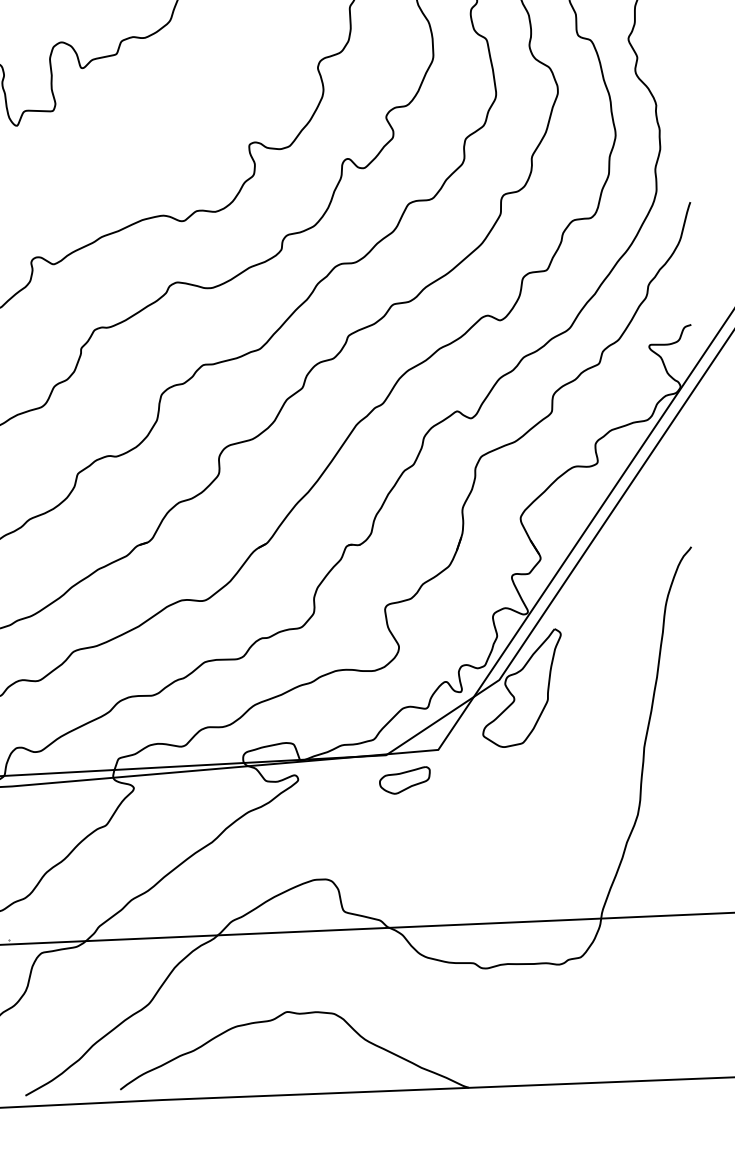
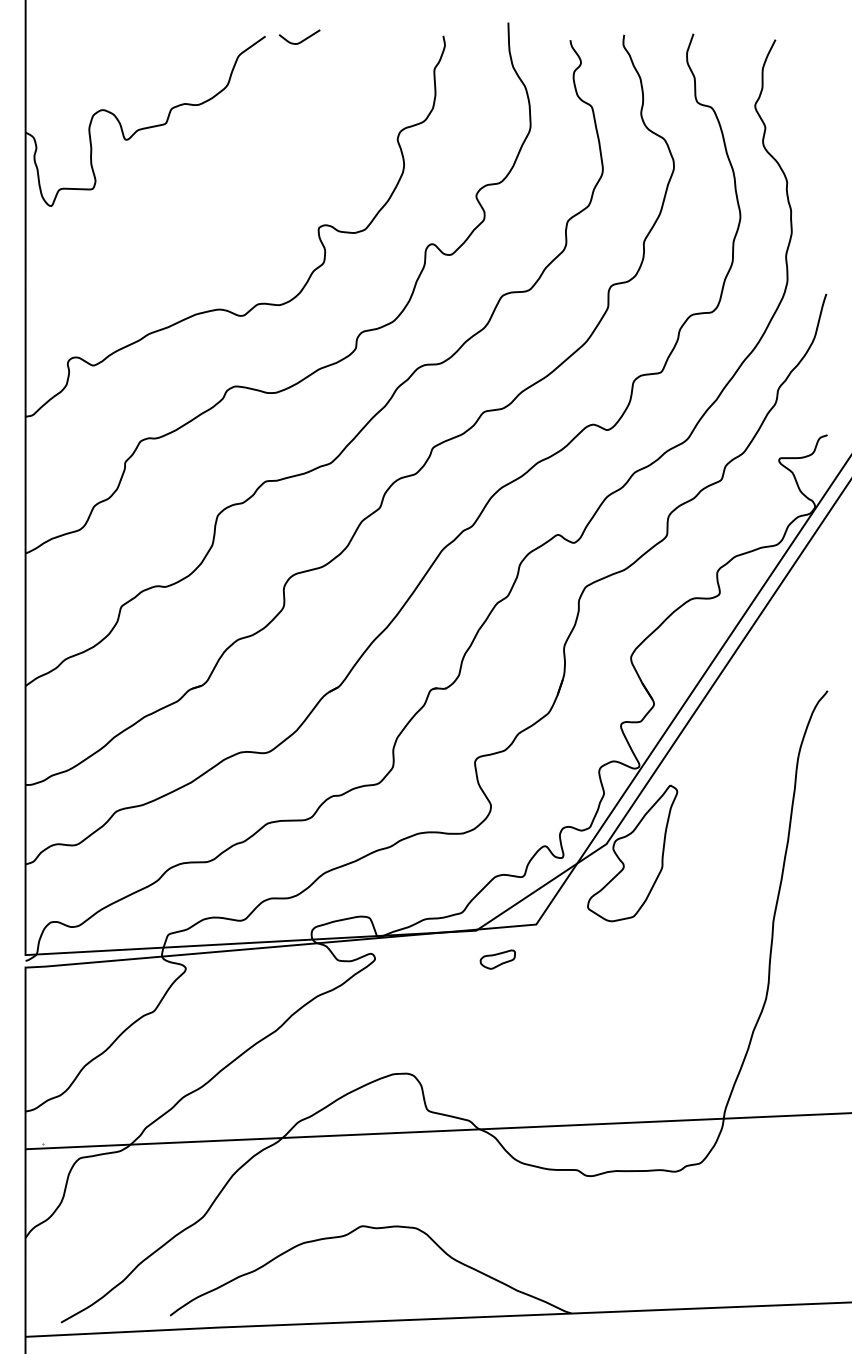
part: (404, 780) -> (497, 959), size x0.6

